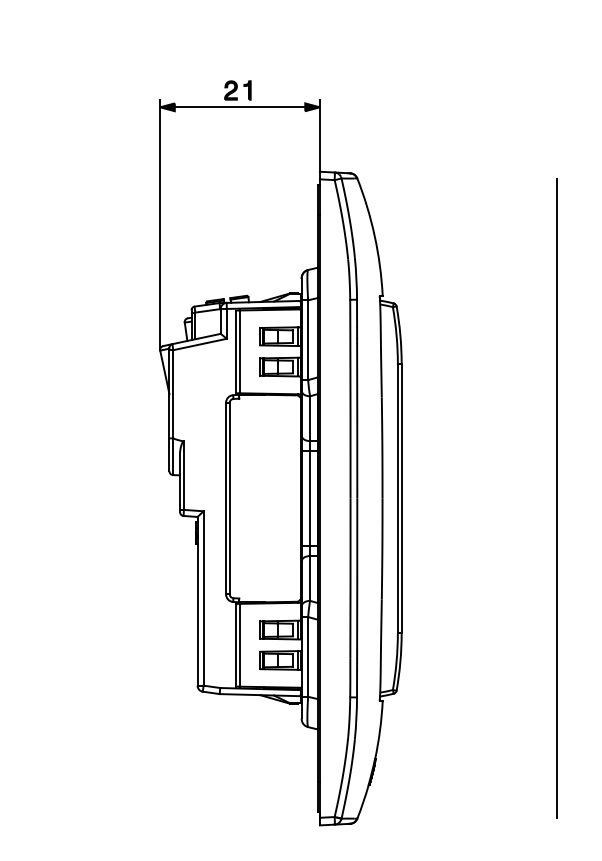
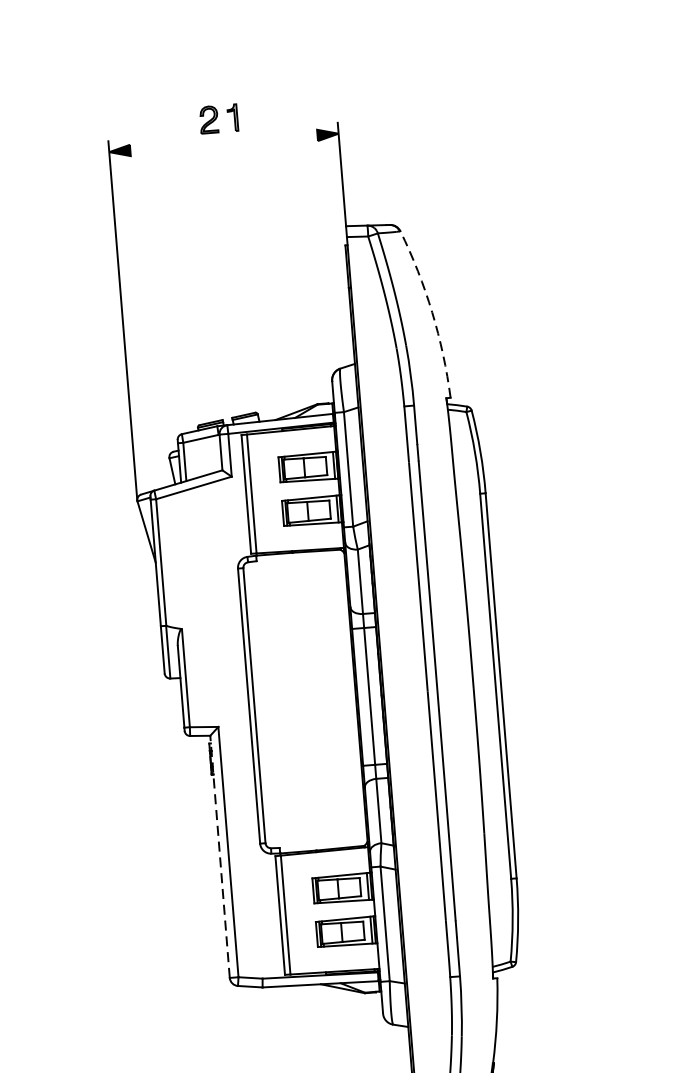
line: (239, 107) -> (223, 143), removed
arc: (374, 236) -> (431, 312), solid -> dashed
line: (197, 600) -> (219, 855), solid -> dashed

